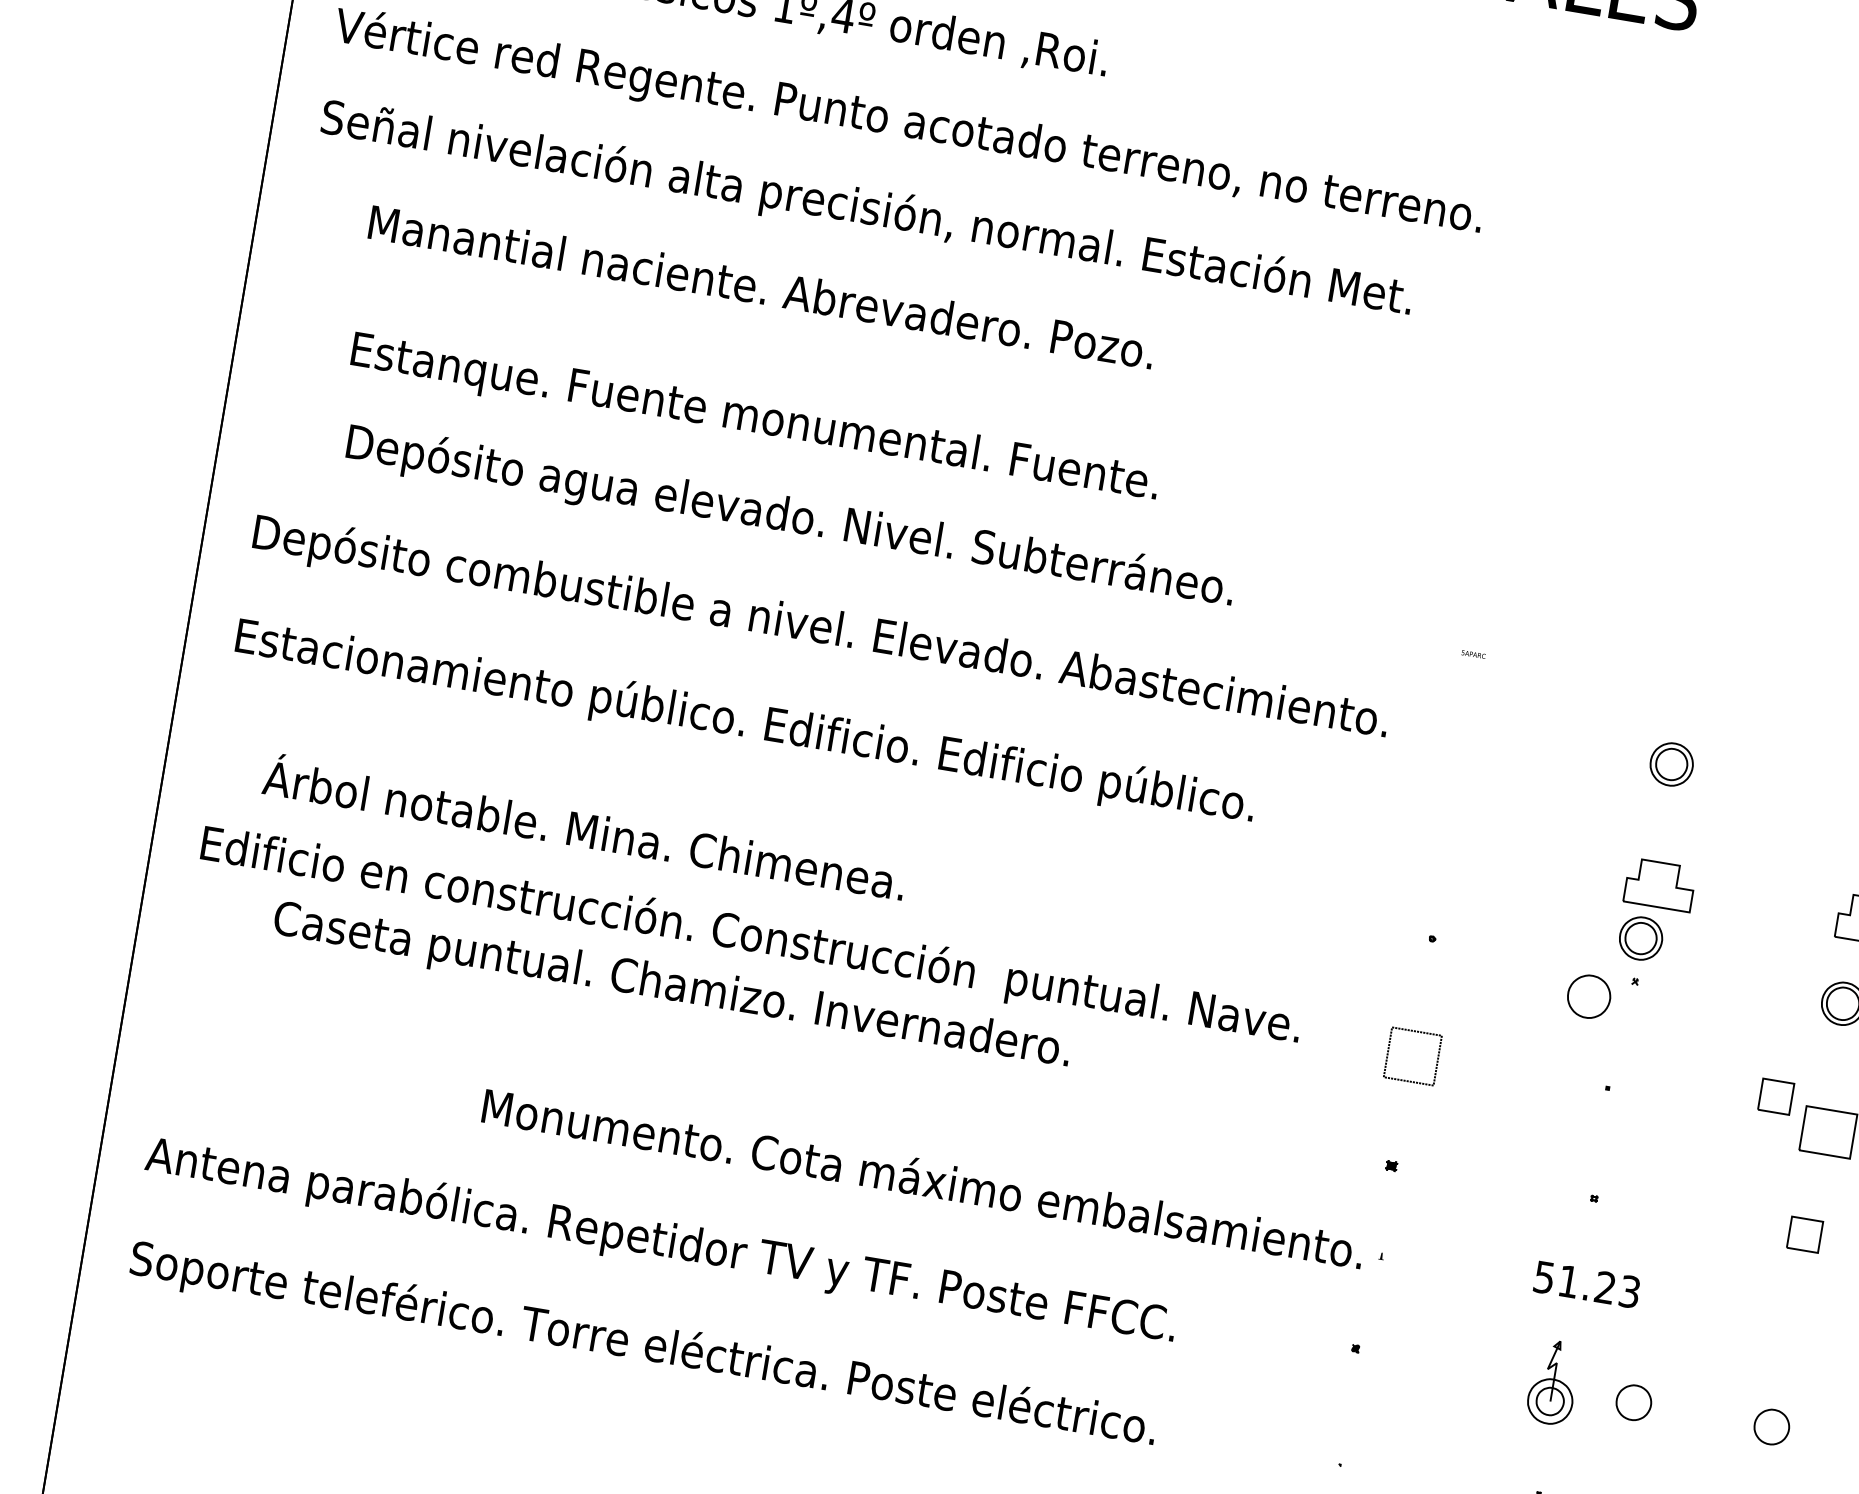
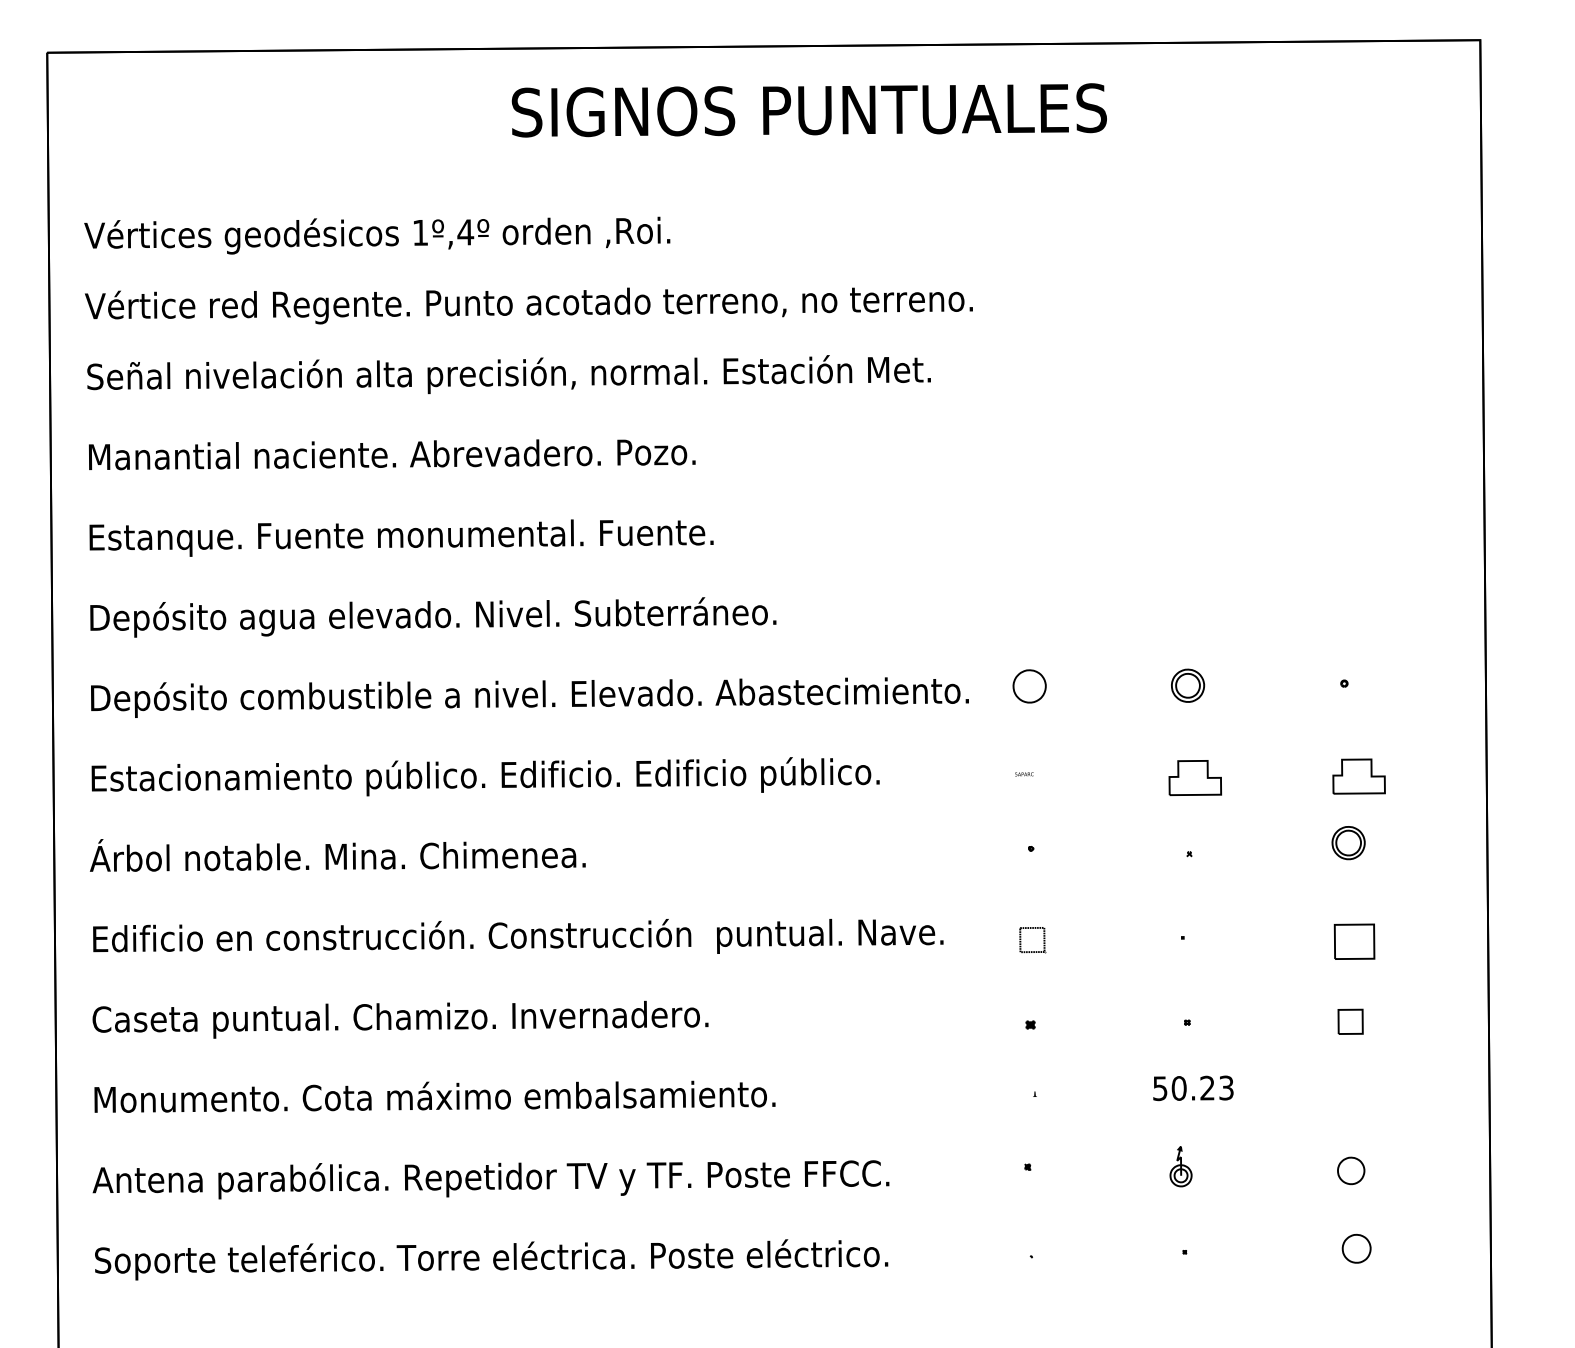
text: (762, 287) -> (392, 454), moved
text: (754, 418) -> (401, 537), moved
text: (790, 518) -> (433, 617), moved
text: (1473, 654) -> (1024, 774), moved
text: (584, 828) -> (337, 855), moved
part: (1641, 938) -> (1188, 820), removed
text: (672, 986) -> (400, 1019), moved
part: (1588, 996) -> (1029, 686), moved
part: (1413, 1057) -> (1032, 940), size x0.62
part: (1776, 1096) -> (1310, 921), removed
text: (922, 1178) -> (434, 1096), moved
text: (1567, 1281) -> (1178, 1088), 51.23 -> 50.23
part: (1552, 1382) -> (1180, 1166), size x0.62
part: (1634, 1402) -> (1244, 1170), removed

